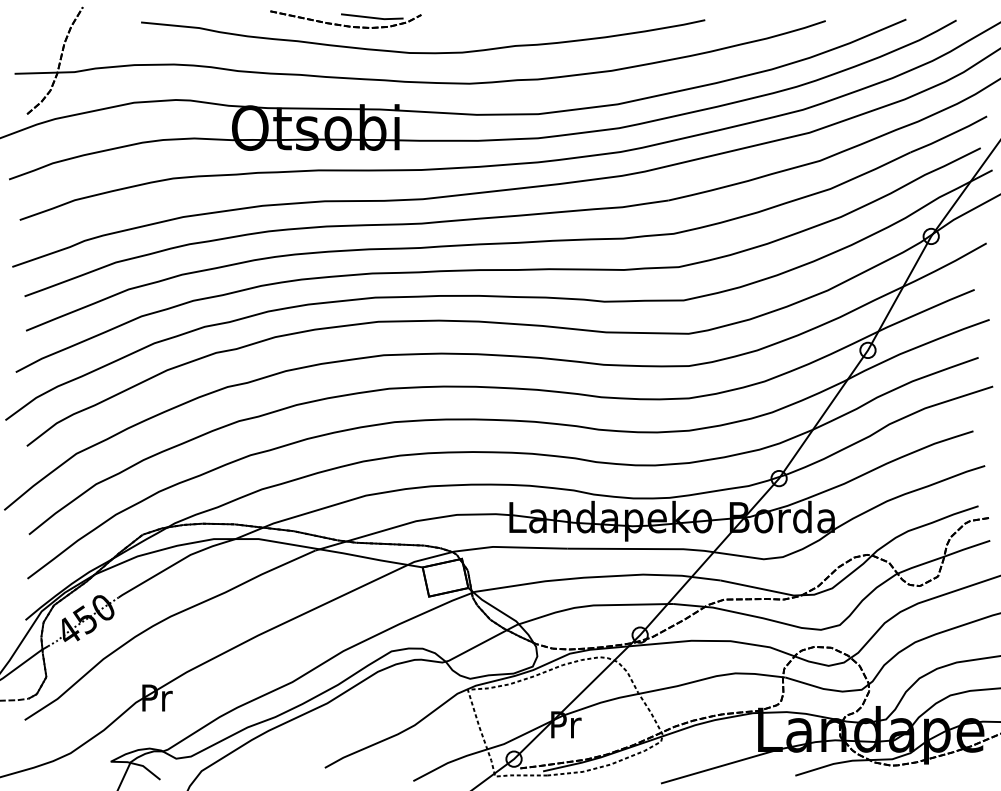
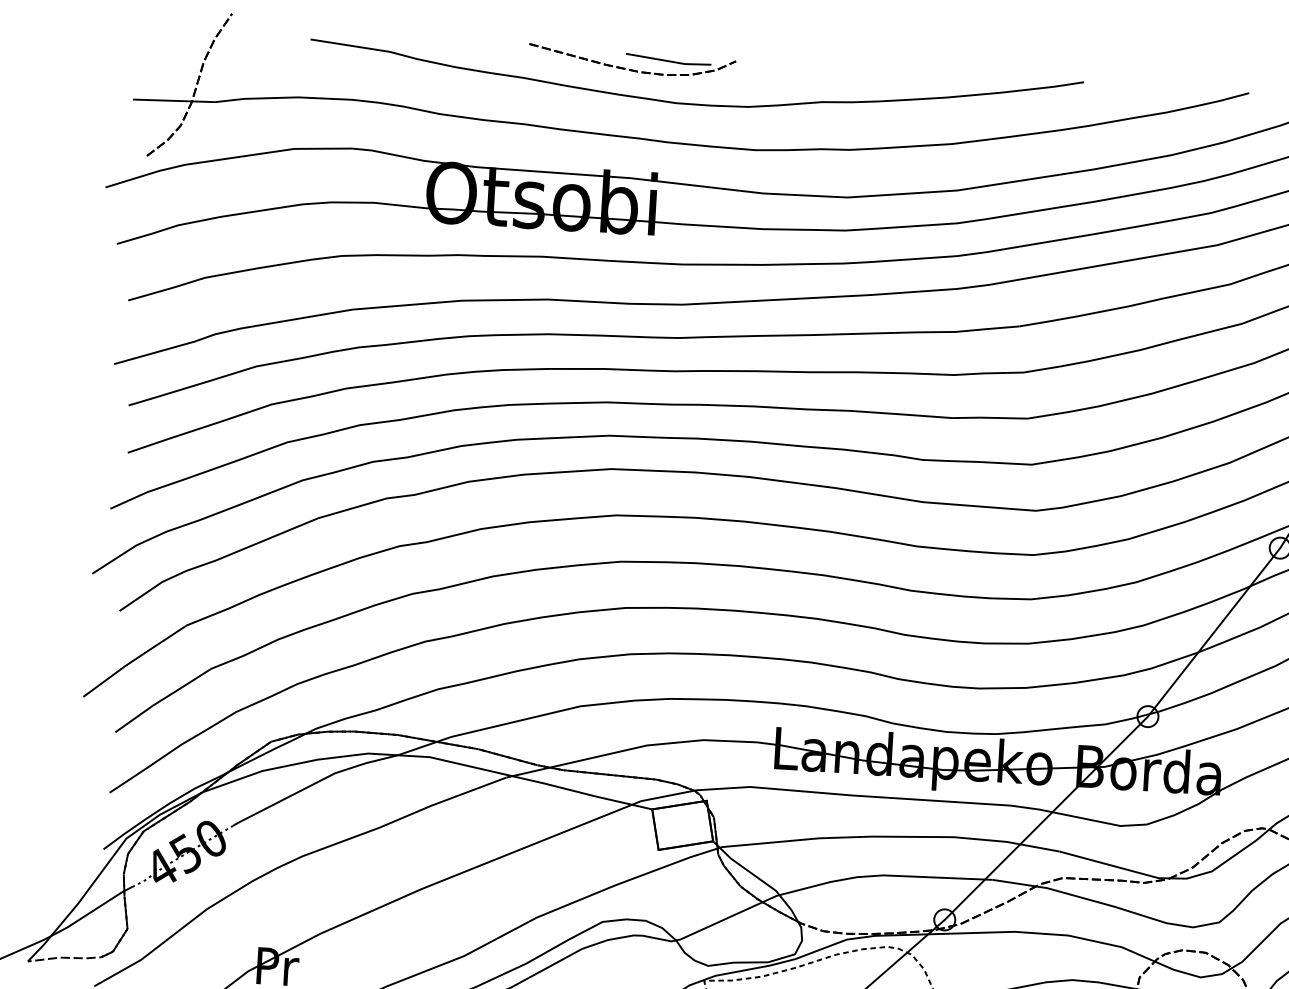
part: (345, 19) -> (631, 61), moved

